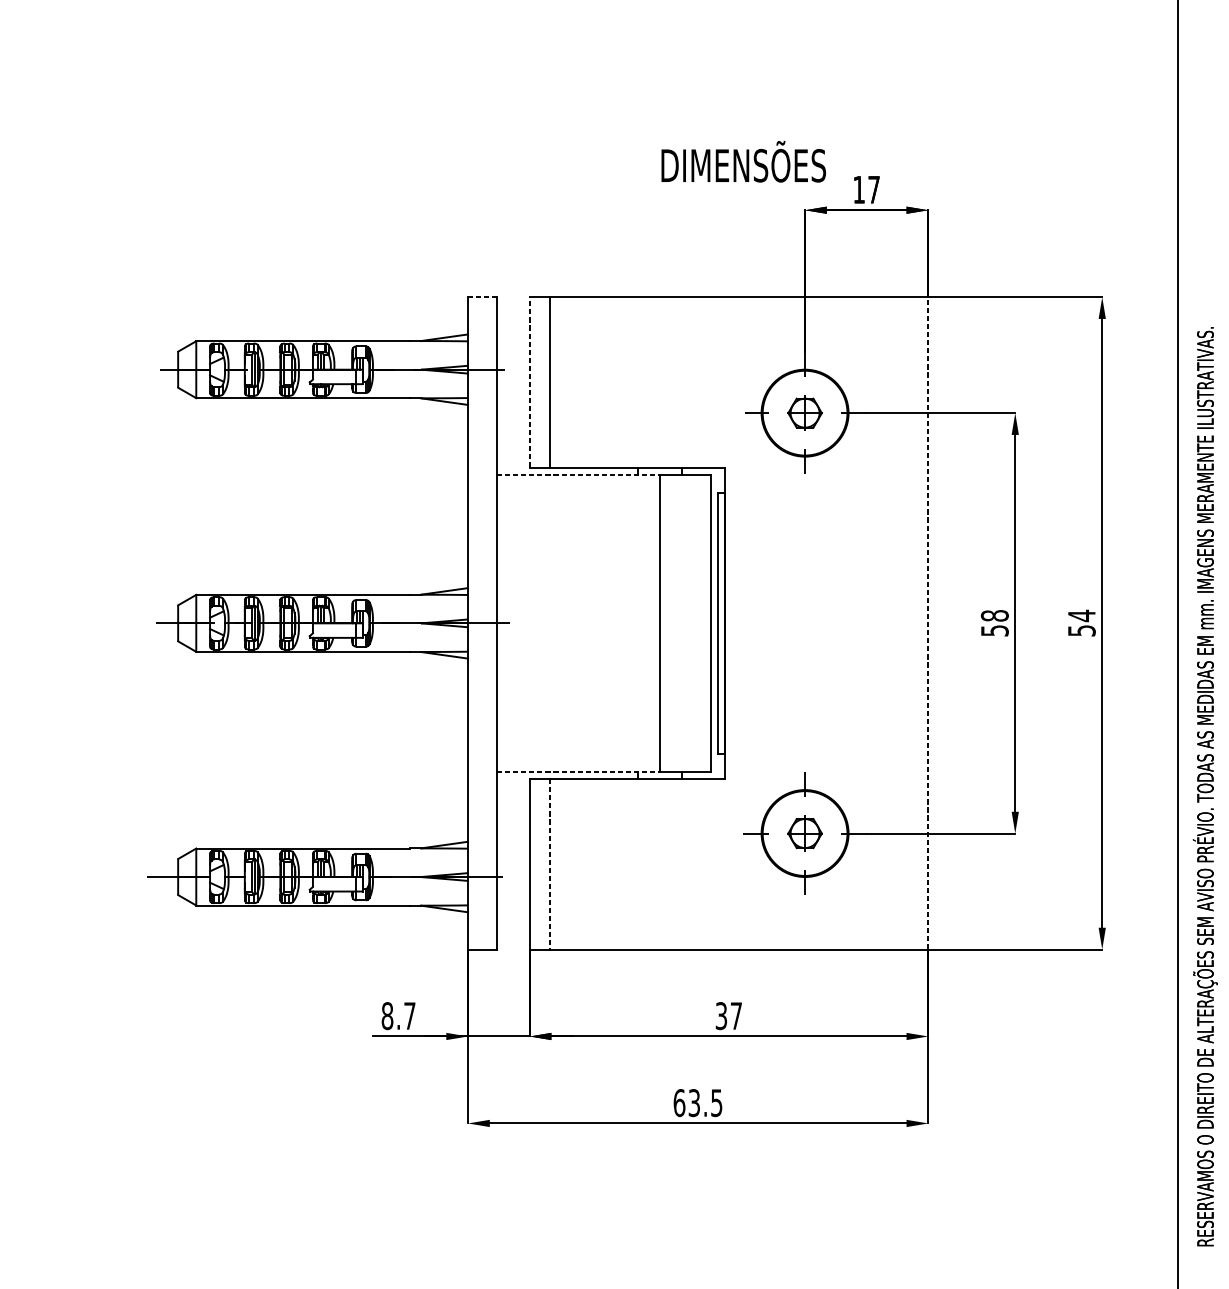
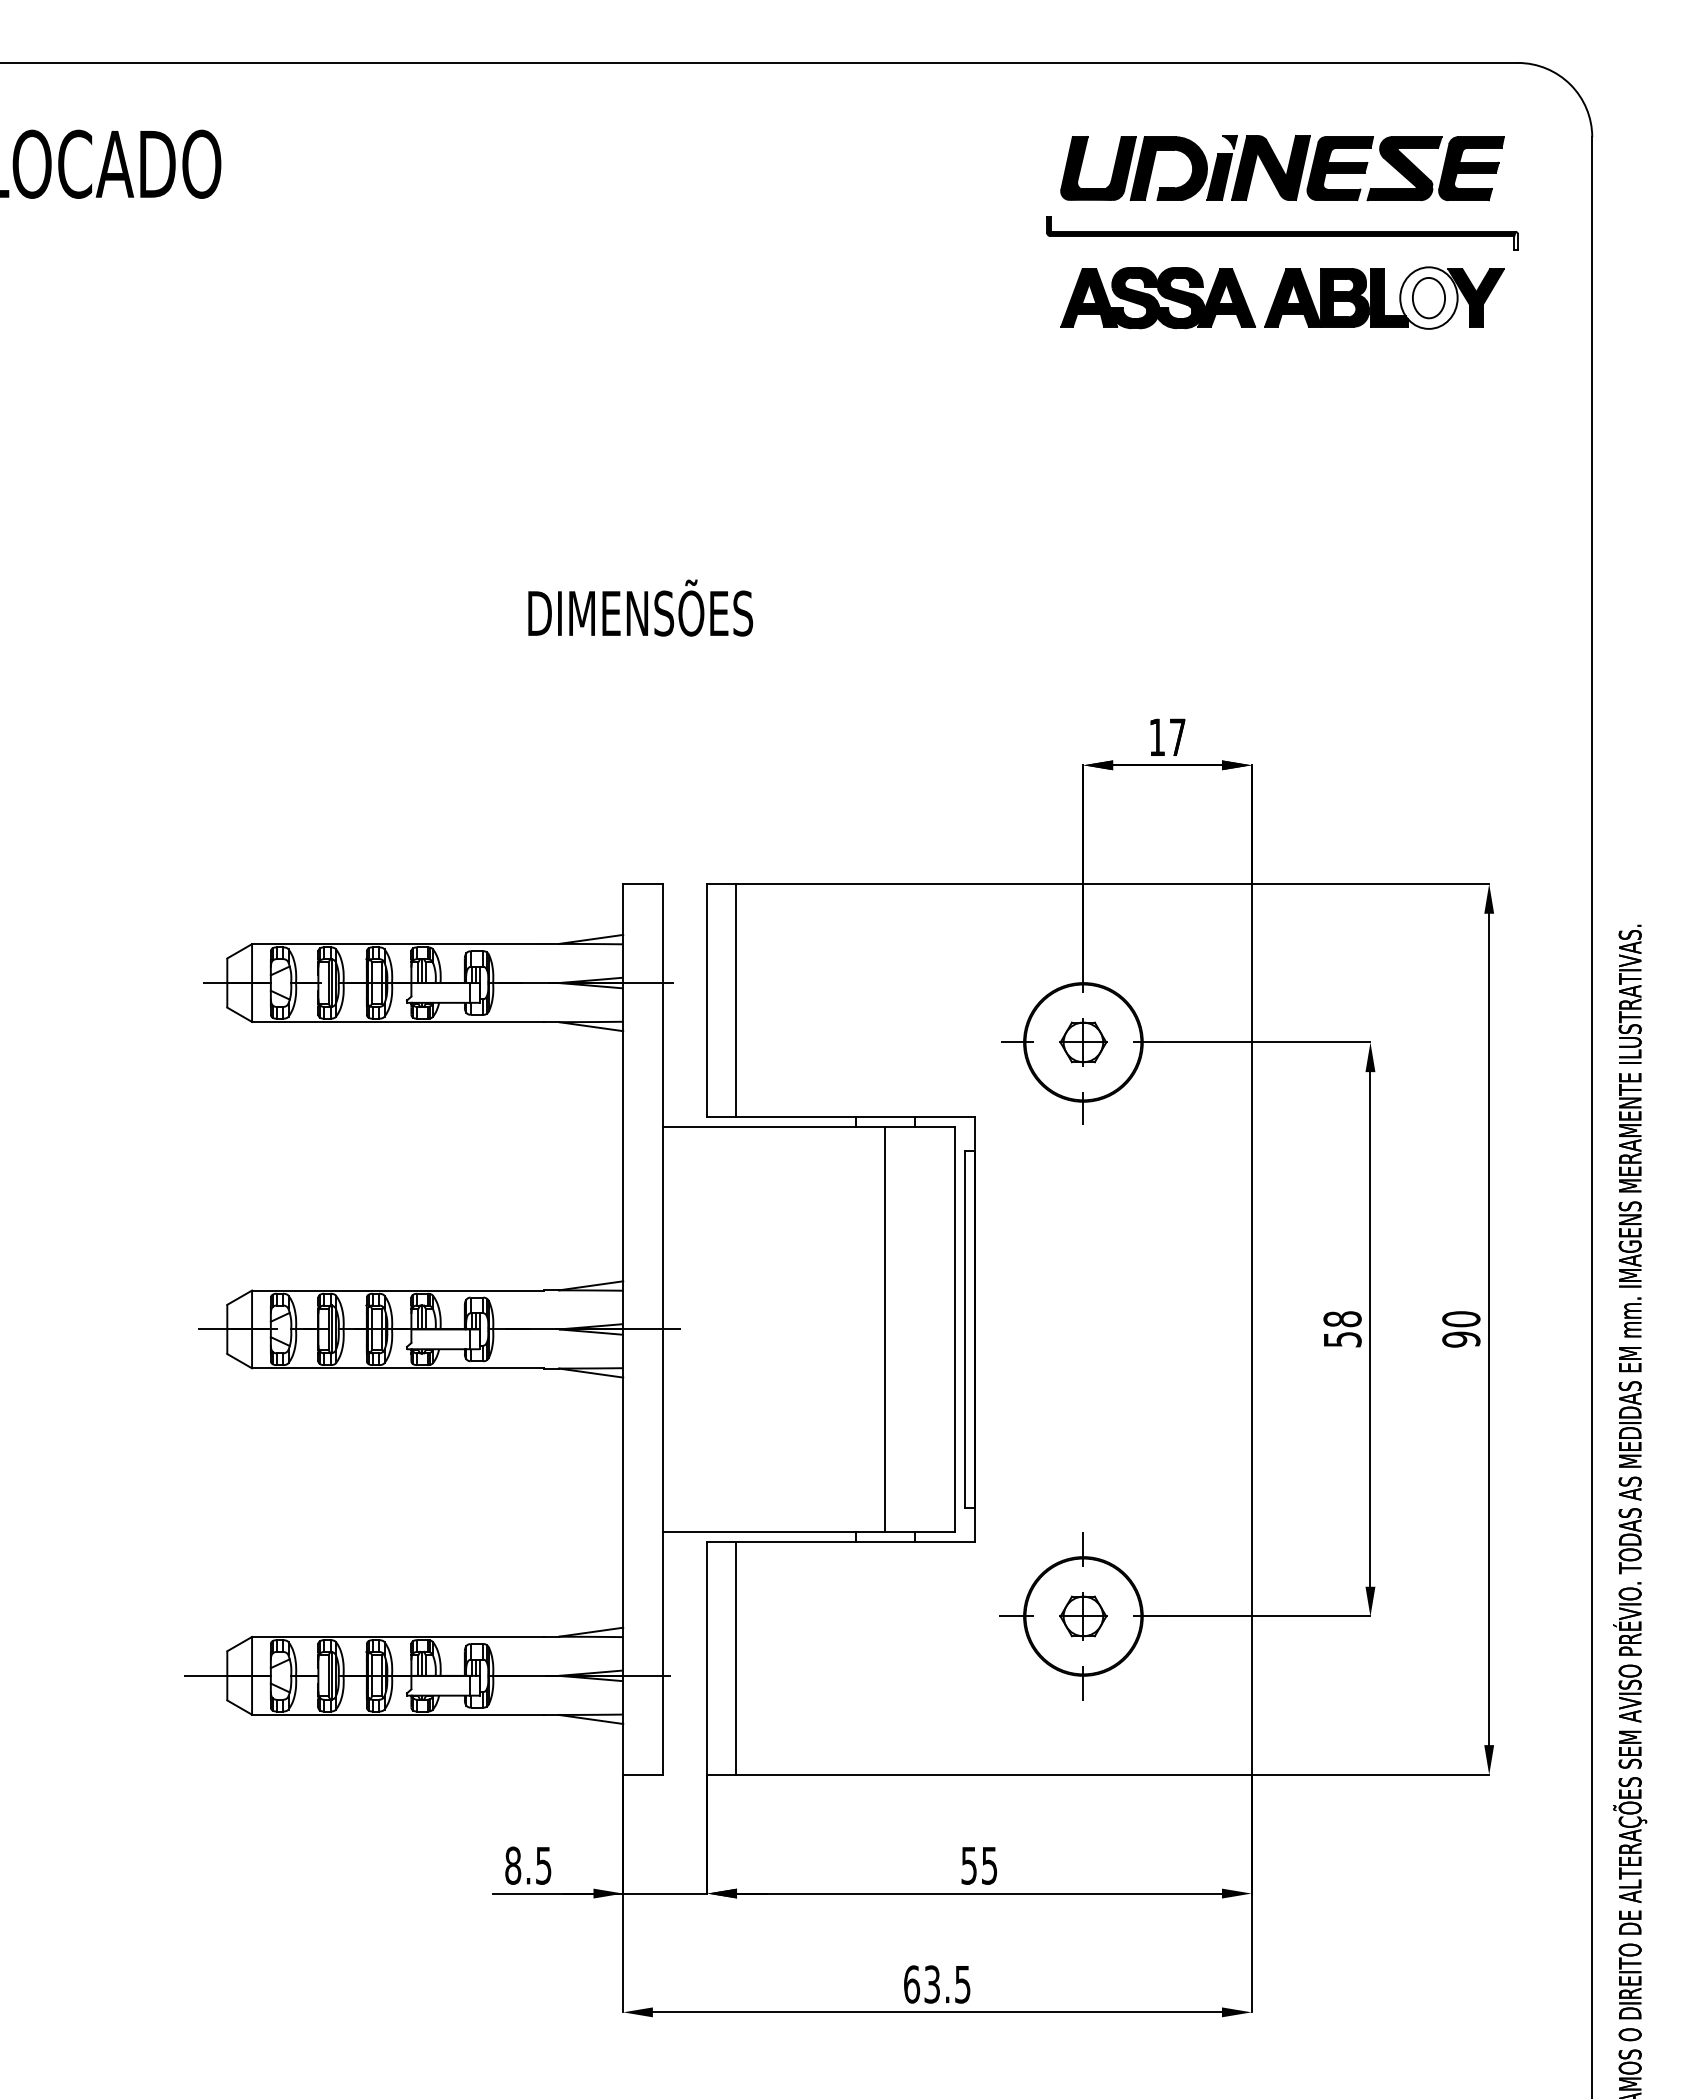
text: (743, 161) -> (640, 607), moved
line: (482, 297) -> (643, 884), dashed -> solid
line: (529, 381) -> (707, 999), dashed -> solid
line: (578, 474) -> (774, 1126), dashed -> solid
line: (928, 622) -> (1251, 1328), dashed -> solid
text: (1081, 622) -> (1461, 1328), 54 -> 90
line: (578, 772) -> (774, 1532), dashed -> solid
line: (550, 865) -> (735, 1659), dashed -> solid
text: (409, 1015) -> (543, 1865), 8.7 -> 8.5
text: (728, 1015) -> (979, 1865), 37 -> 55

